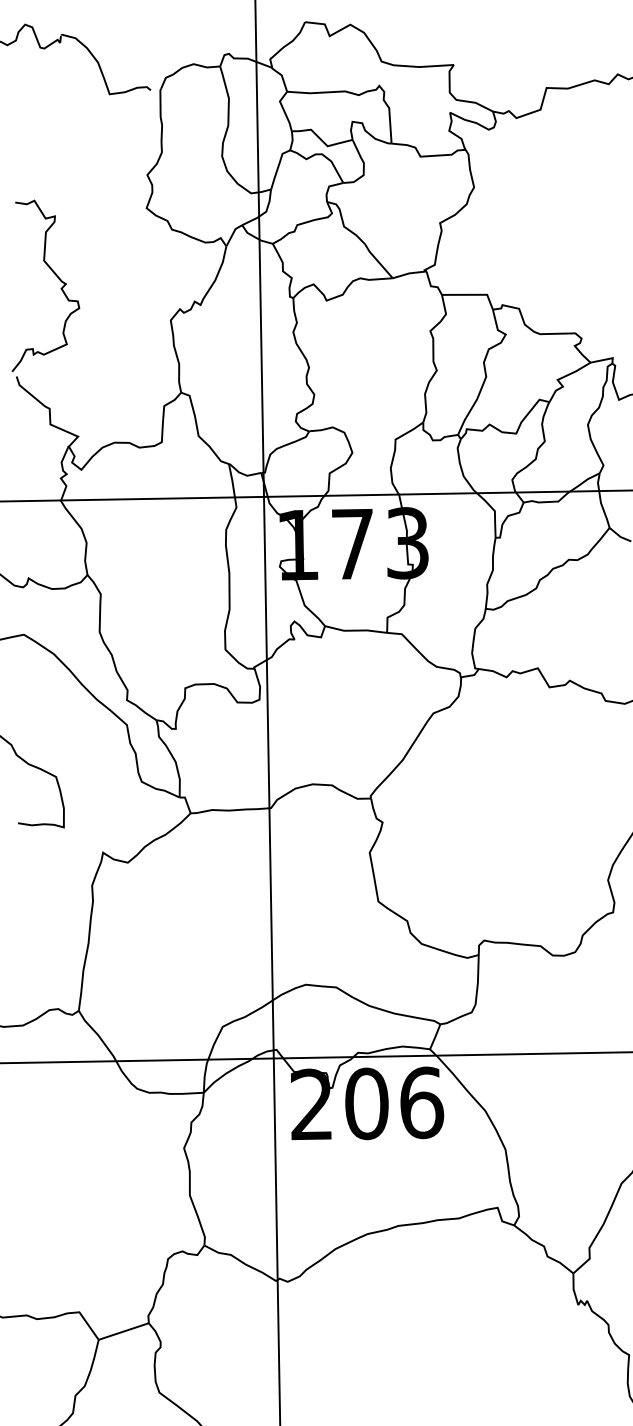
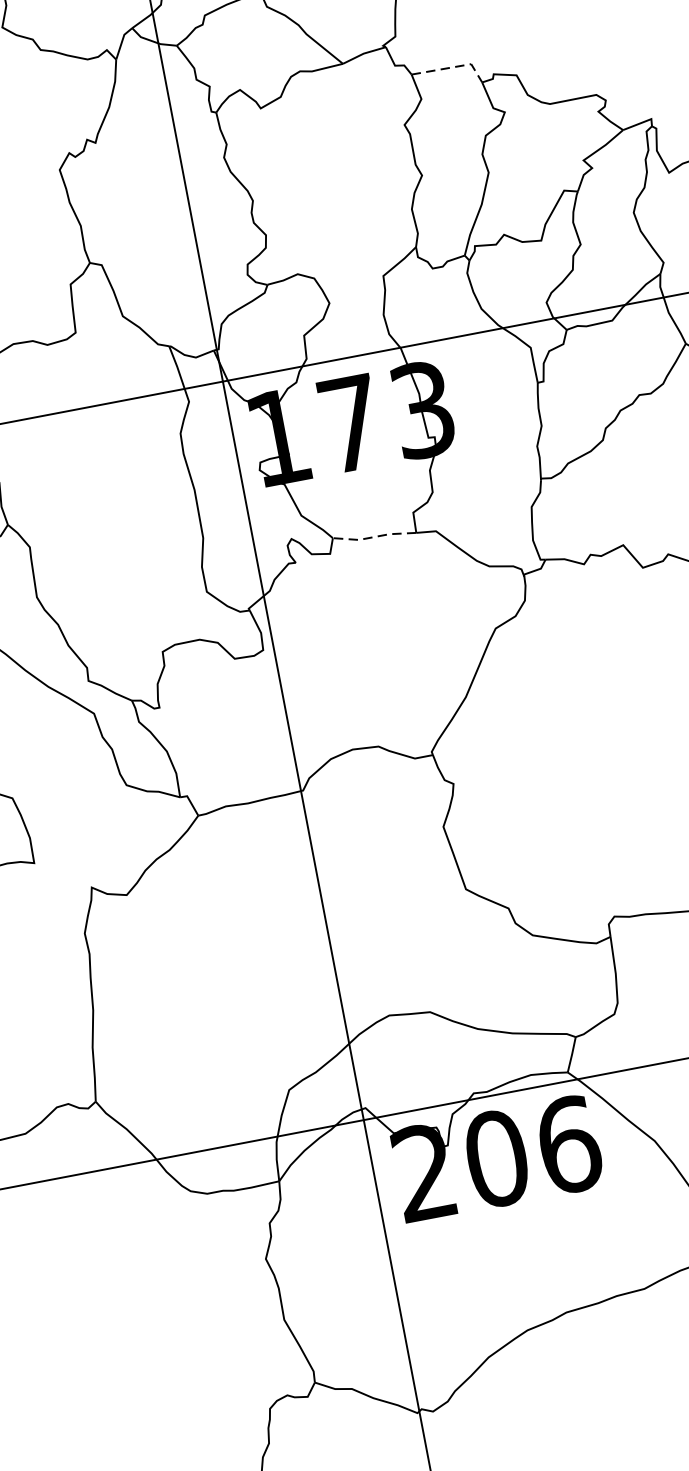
line: (473, 294) -> (453, 66), solid -> dashed
line: (355, 630) -> (374, 536), solid -> dashed

